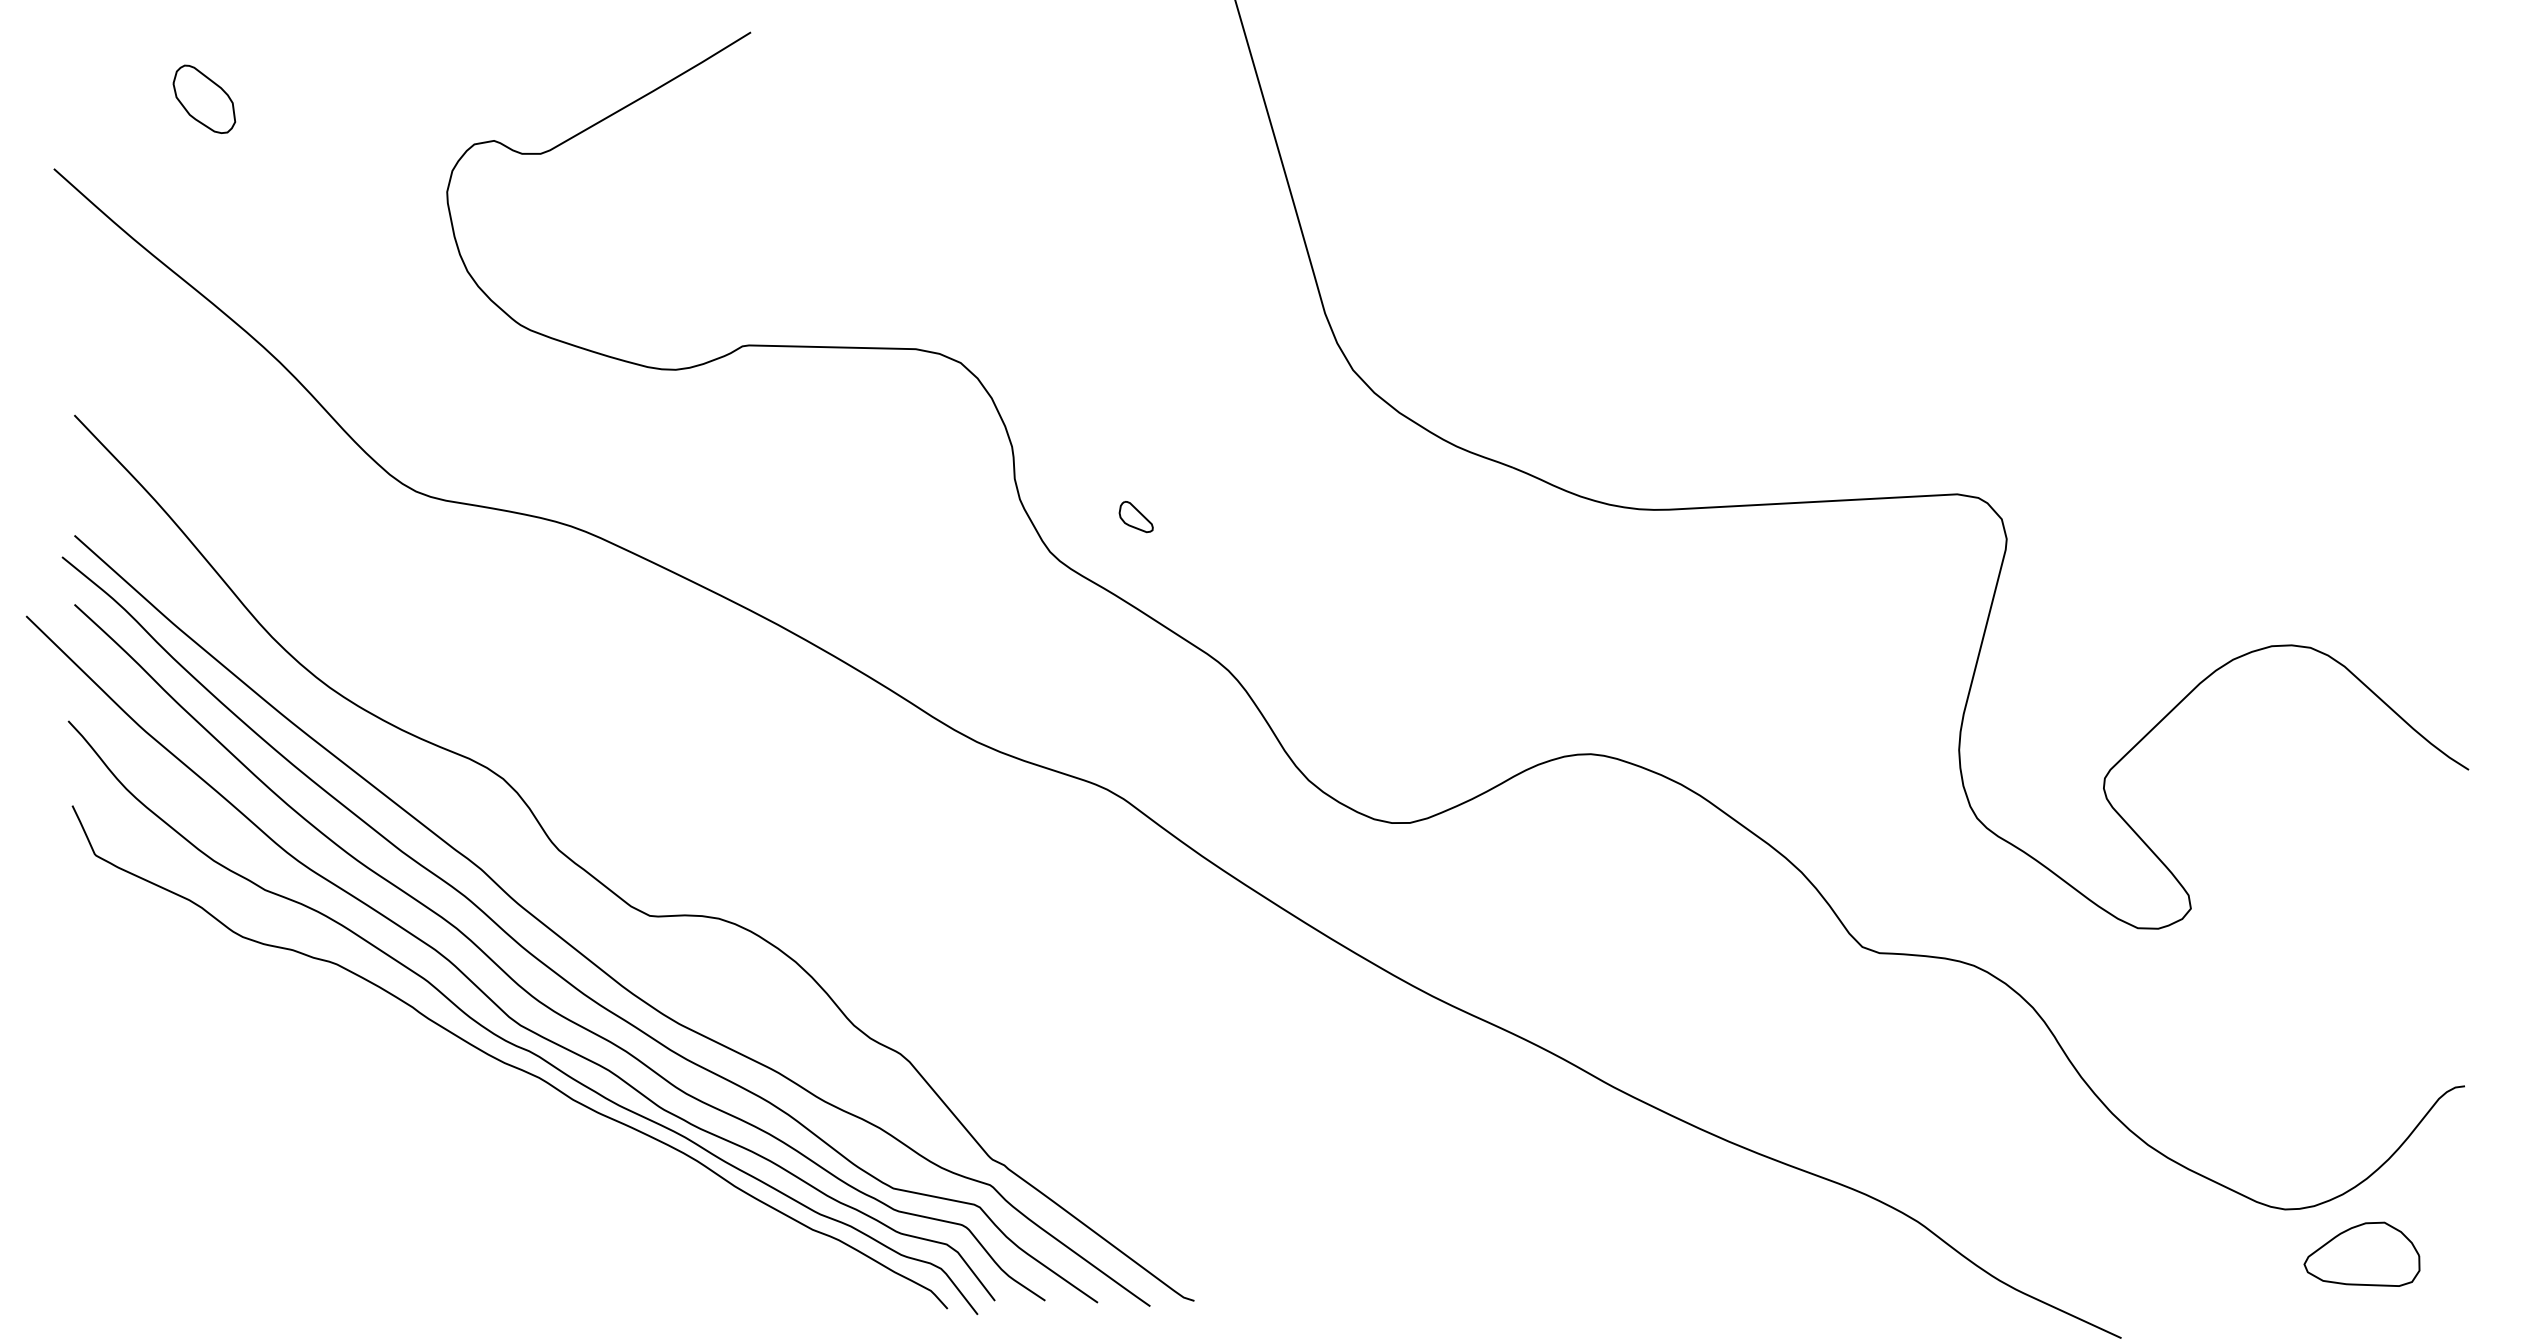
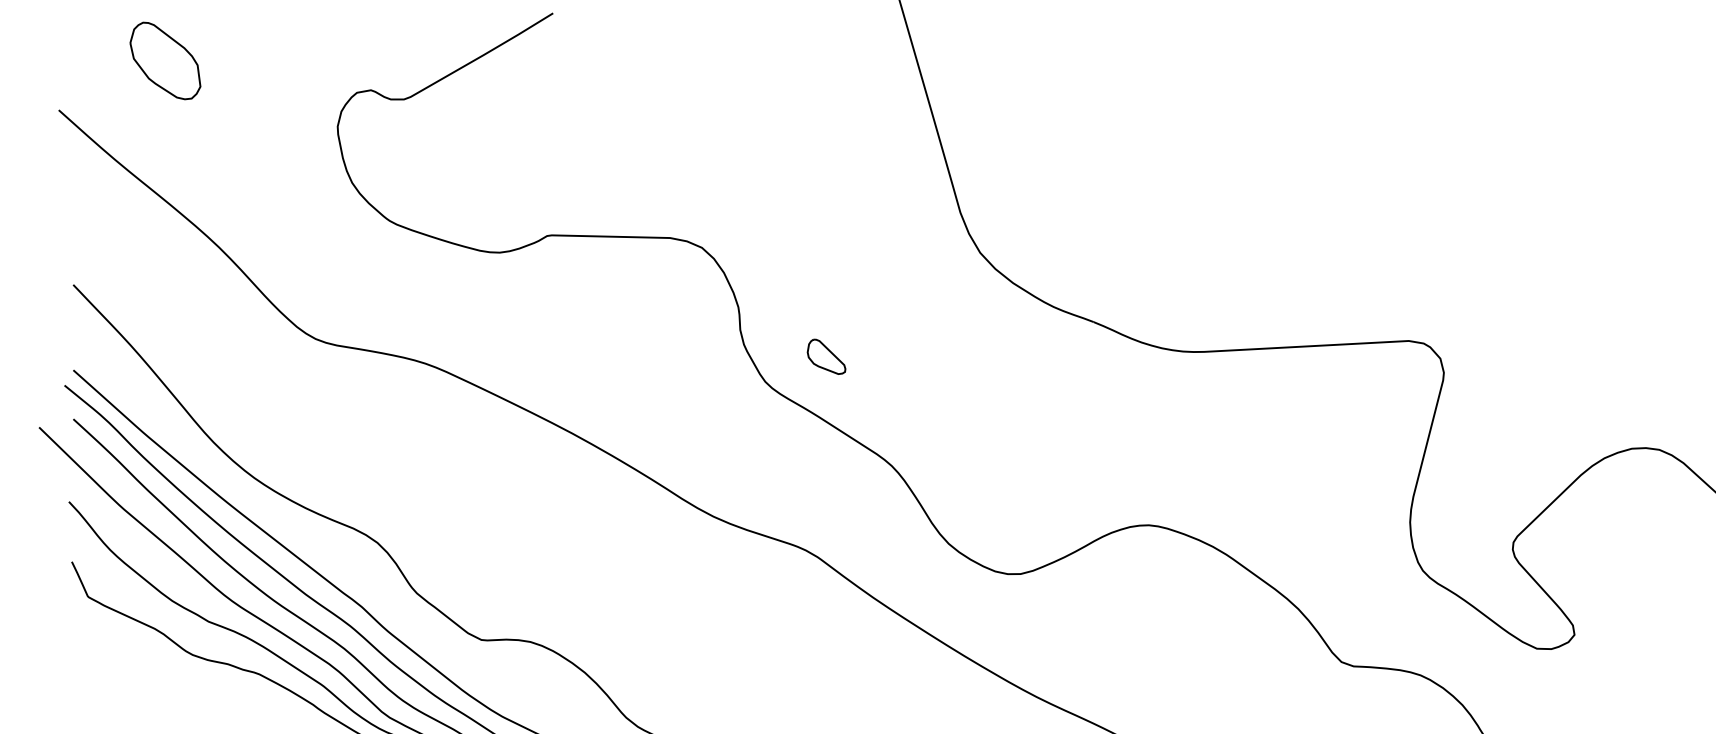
part: (204, 98) -> (165, 60), size x1.6
part: (1135, 517) -> (825, 357), size x1.6

